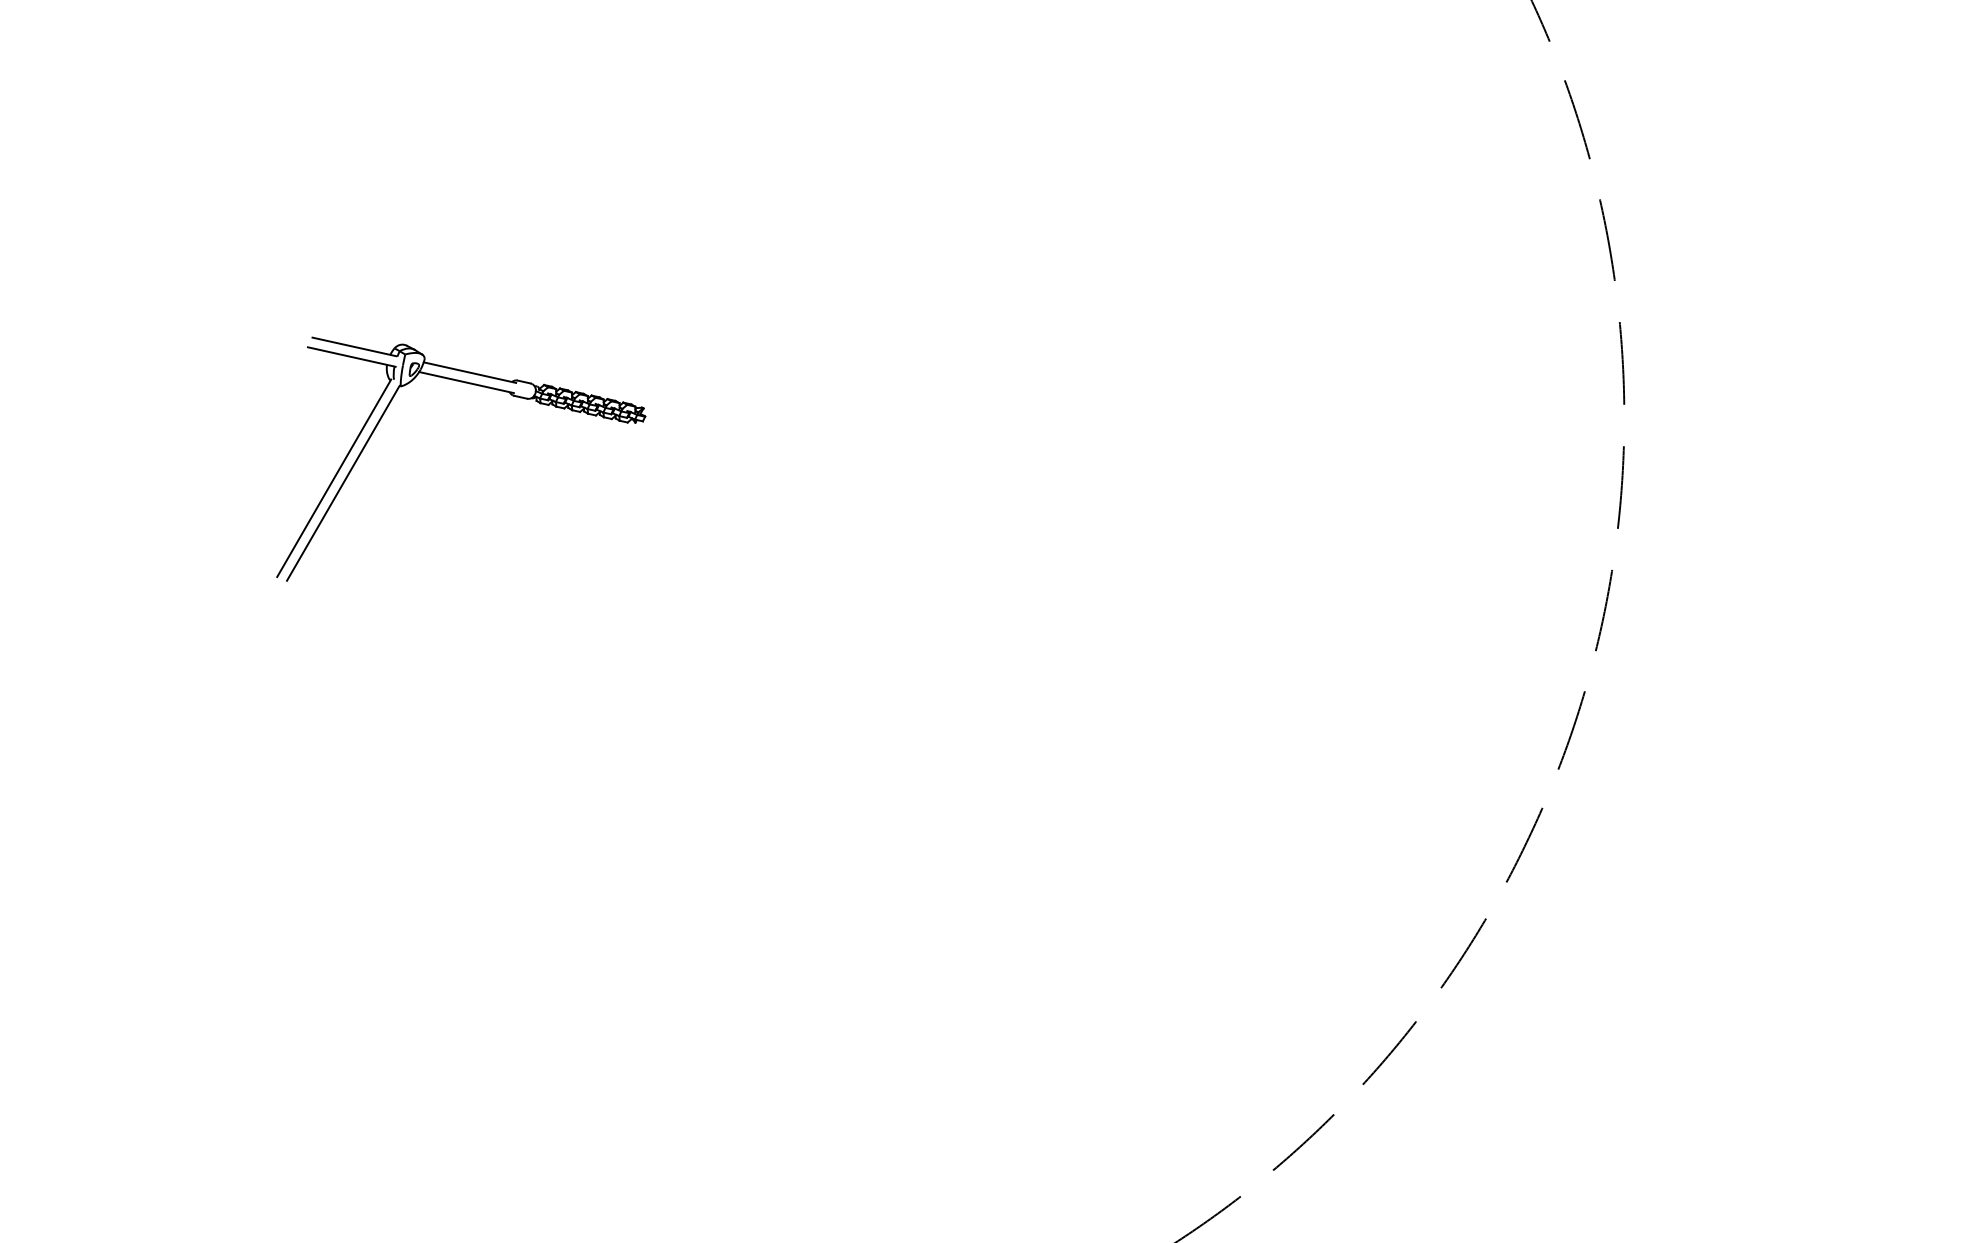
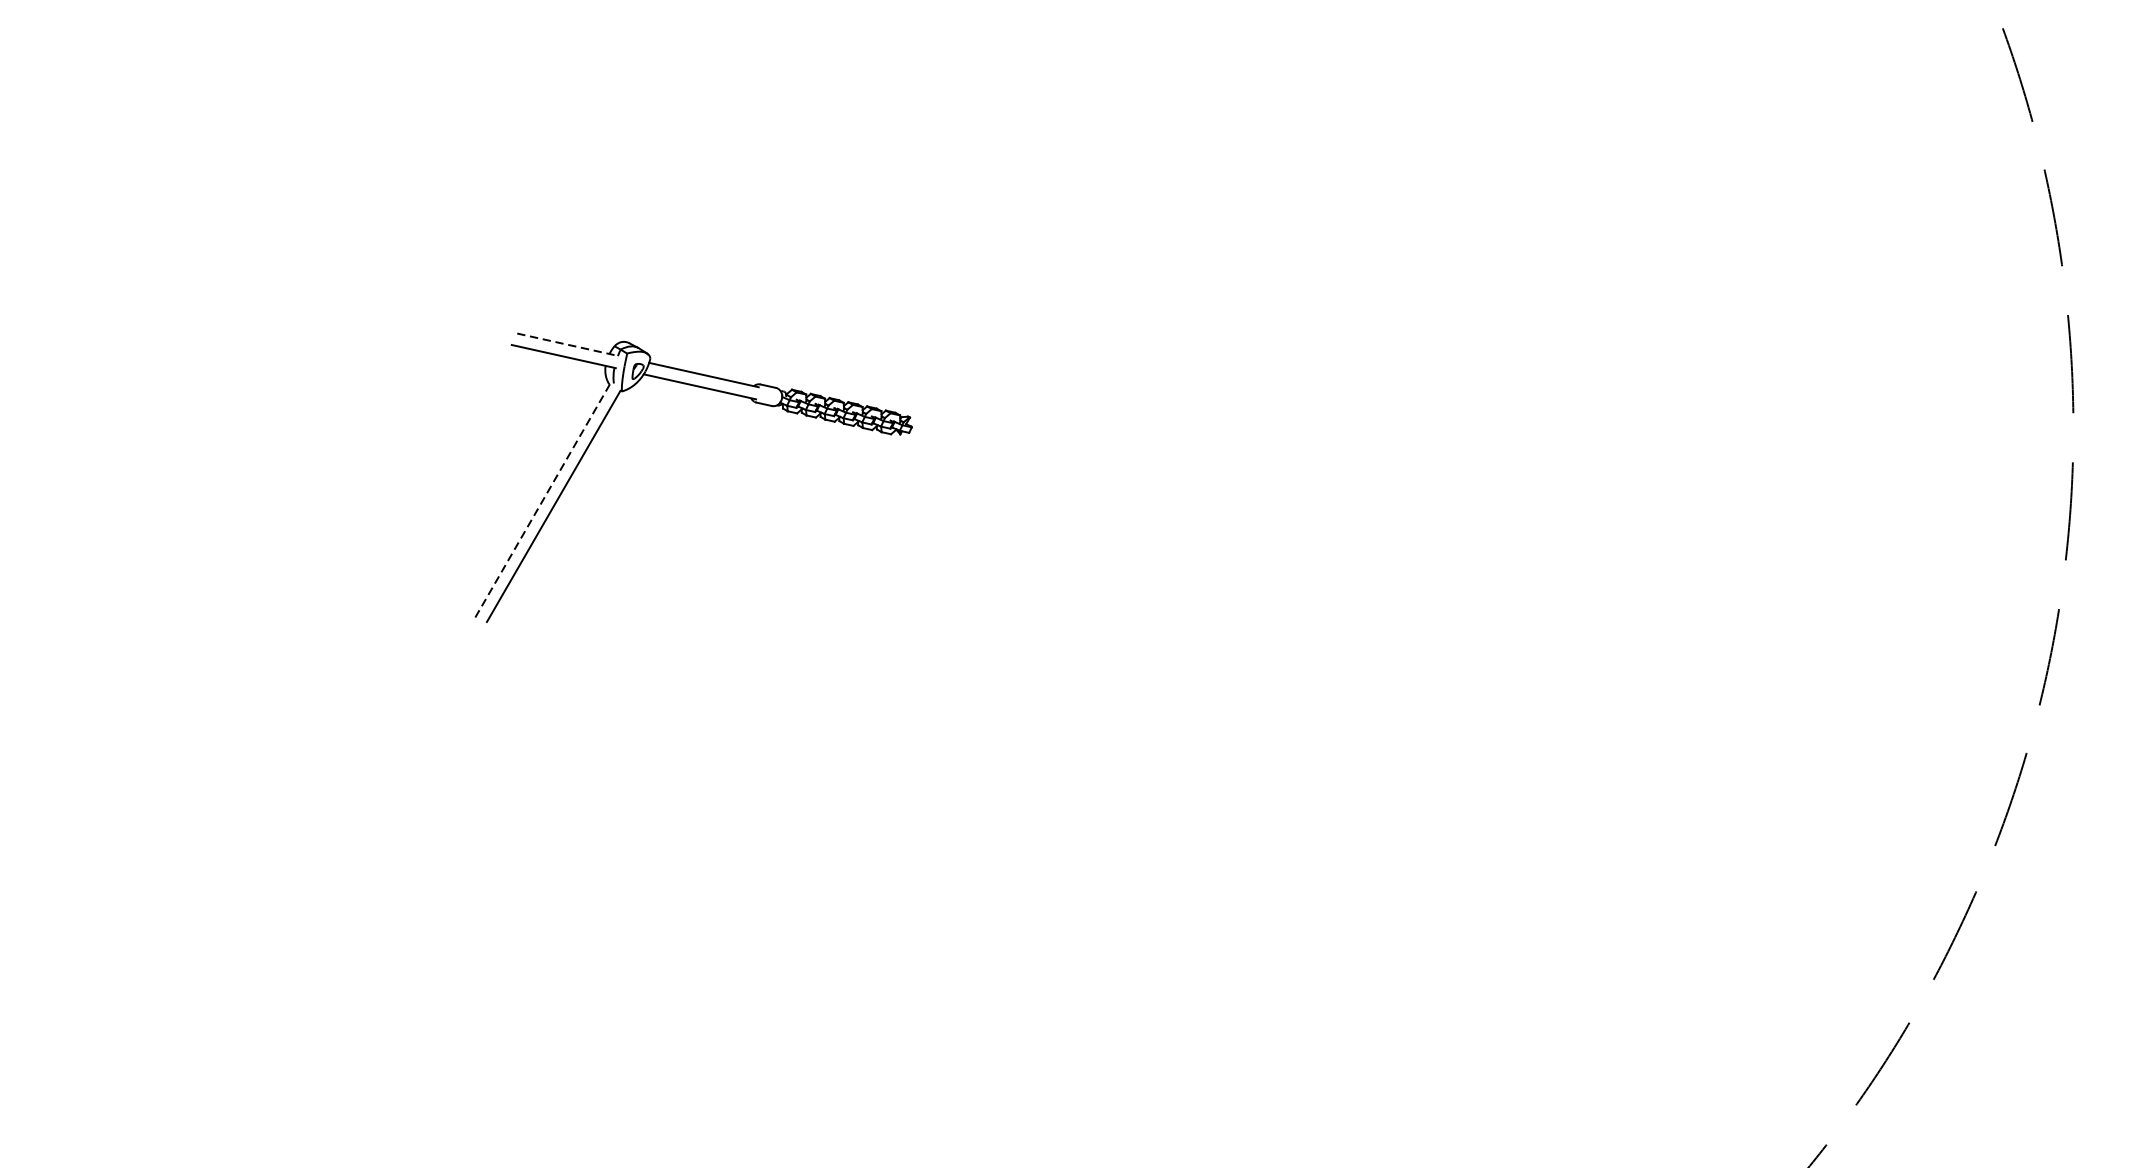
line: (354, 346) -> (567, 344), solid -> dashed
line: (334, 477) -> (543, 499), solid -> dashed

